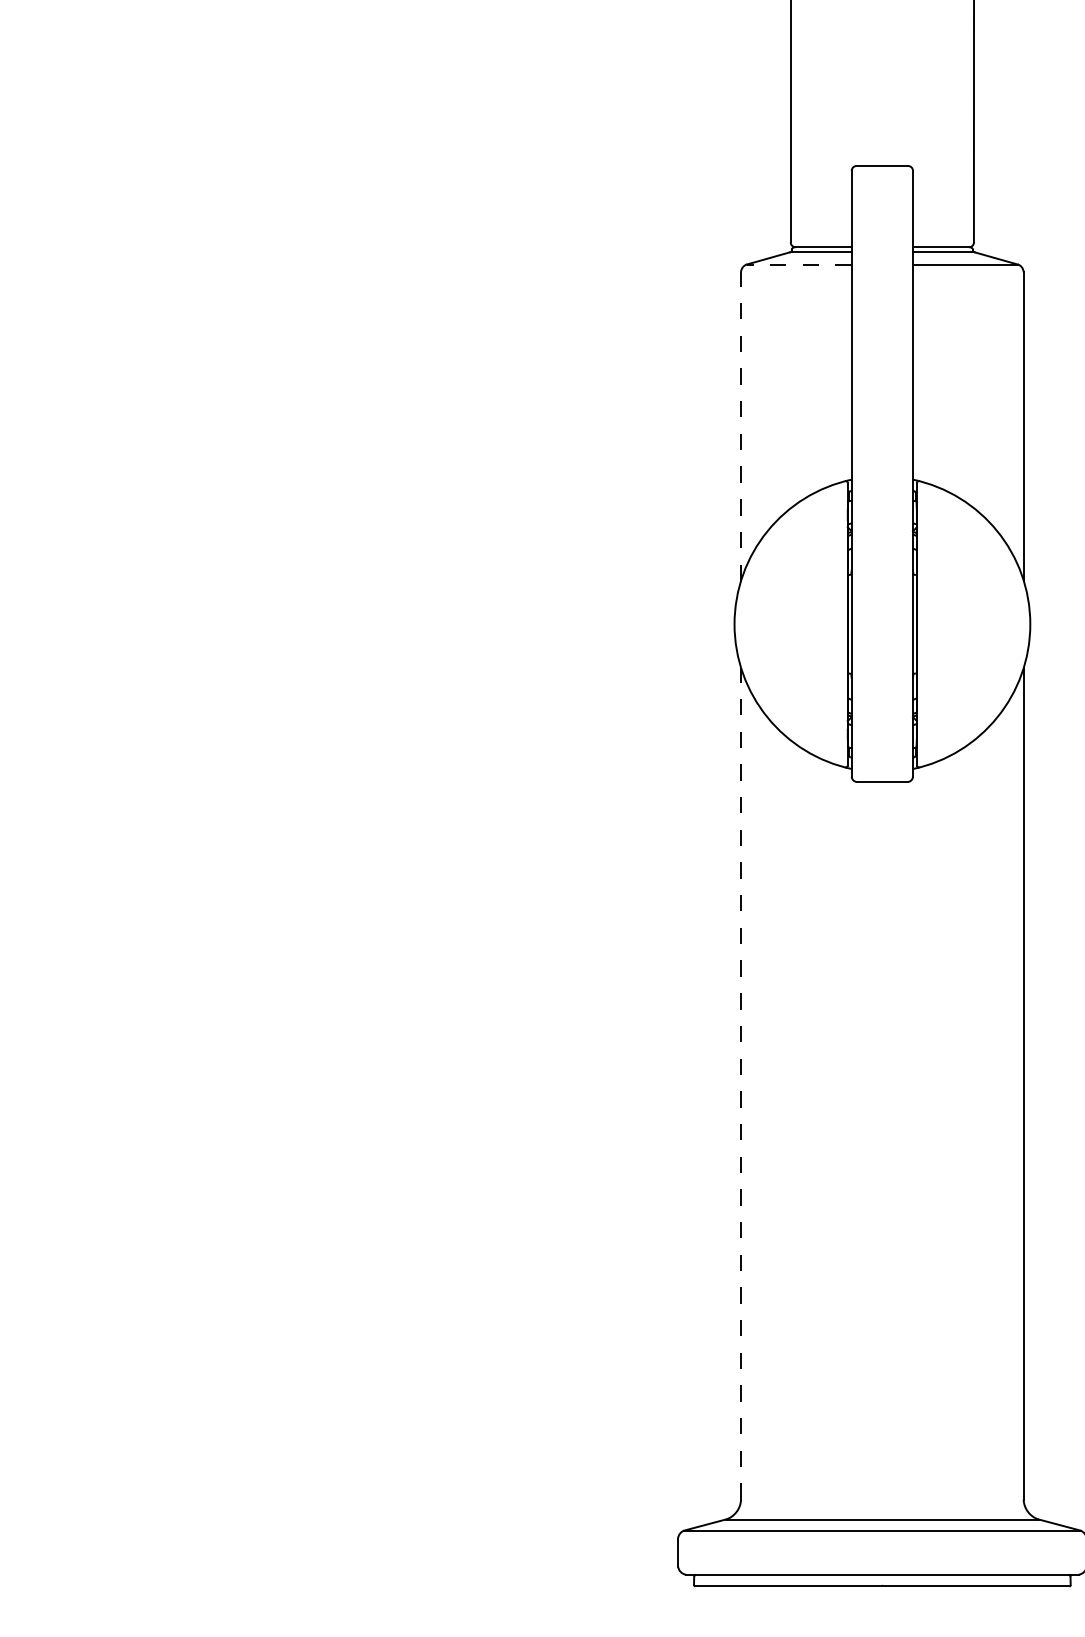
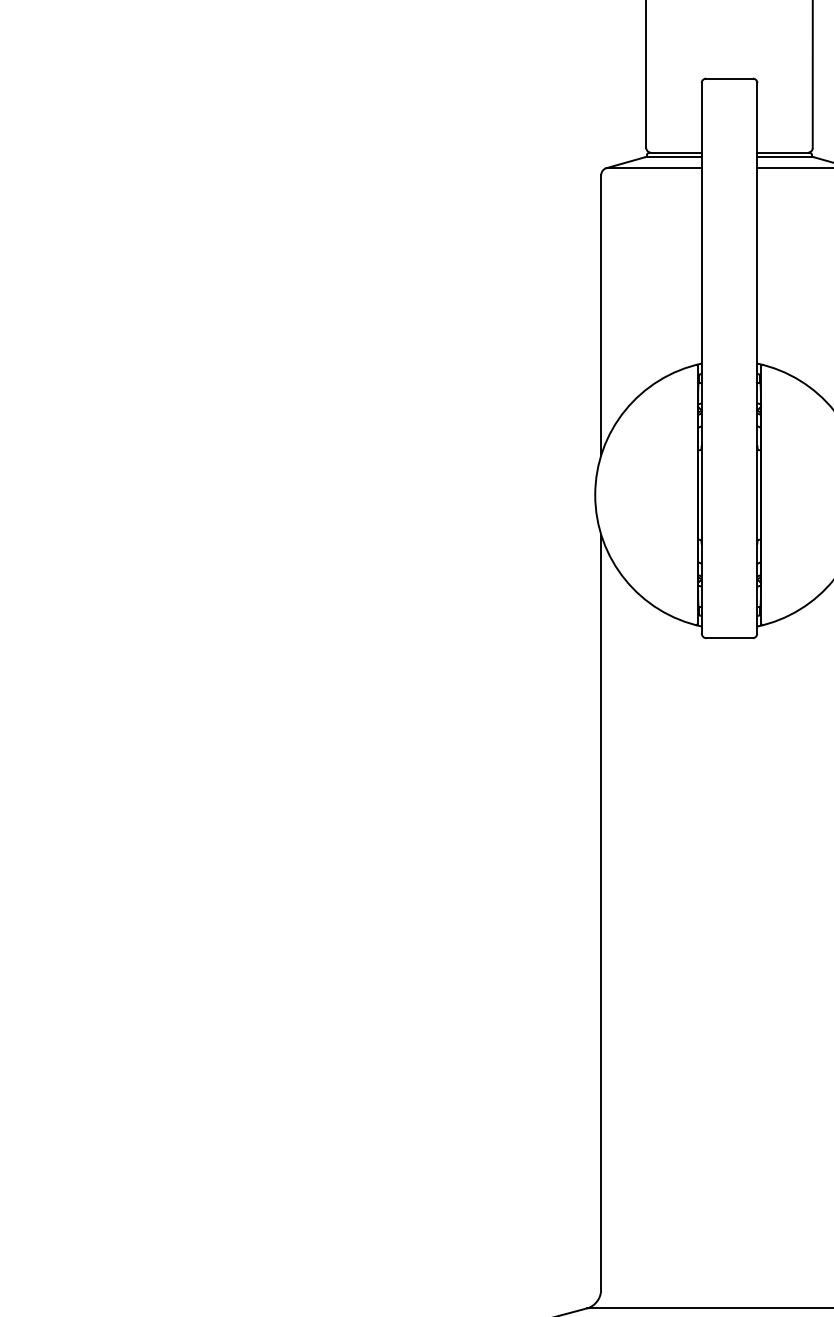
line: (798, 264) -> (653, 168), dashed -> solid
line: (741, 426) -> (601, 315), dashed -> solid
line: (741, 1083) -> (601, 912), dashed -> solid

